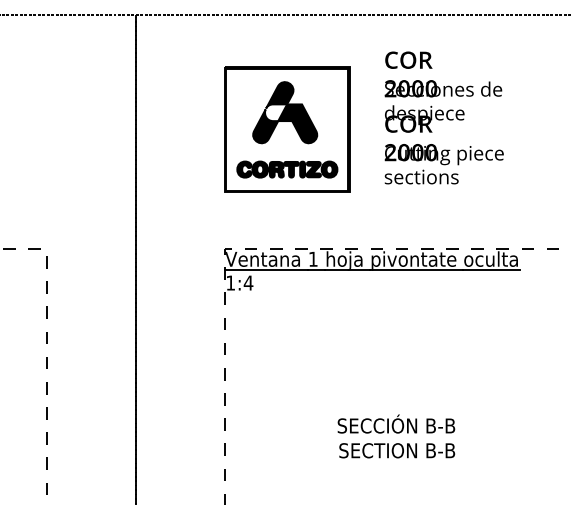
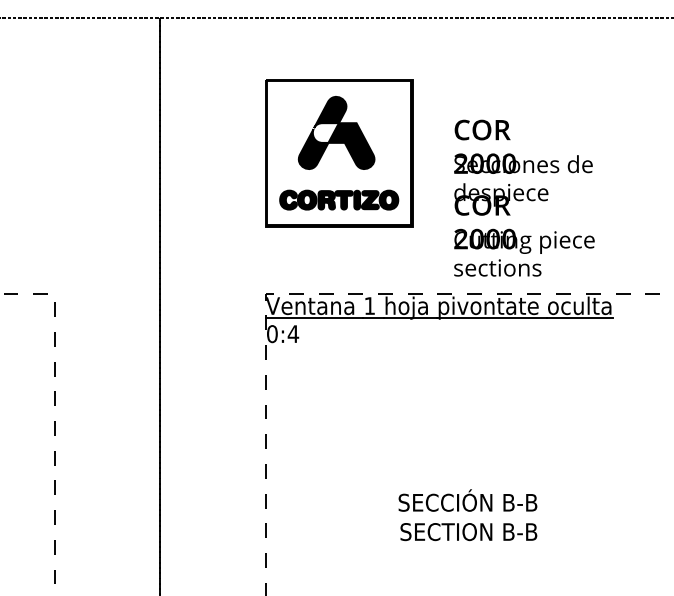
text: (443, 117) -> (523, 197), moved
text: (230, 282) -> (272, 333), 1:4 -> 0:4

